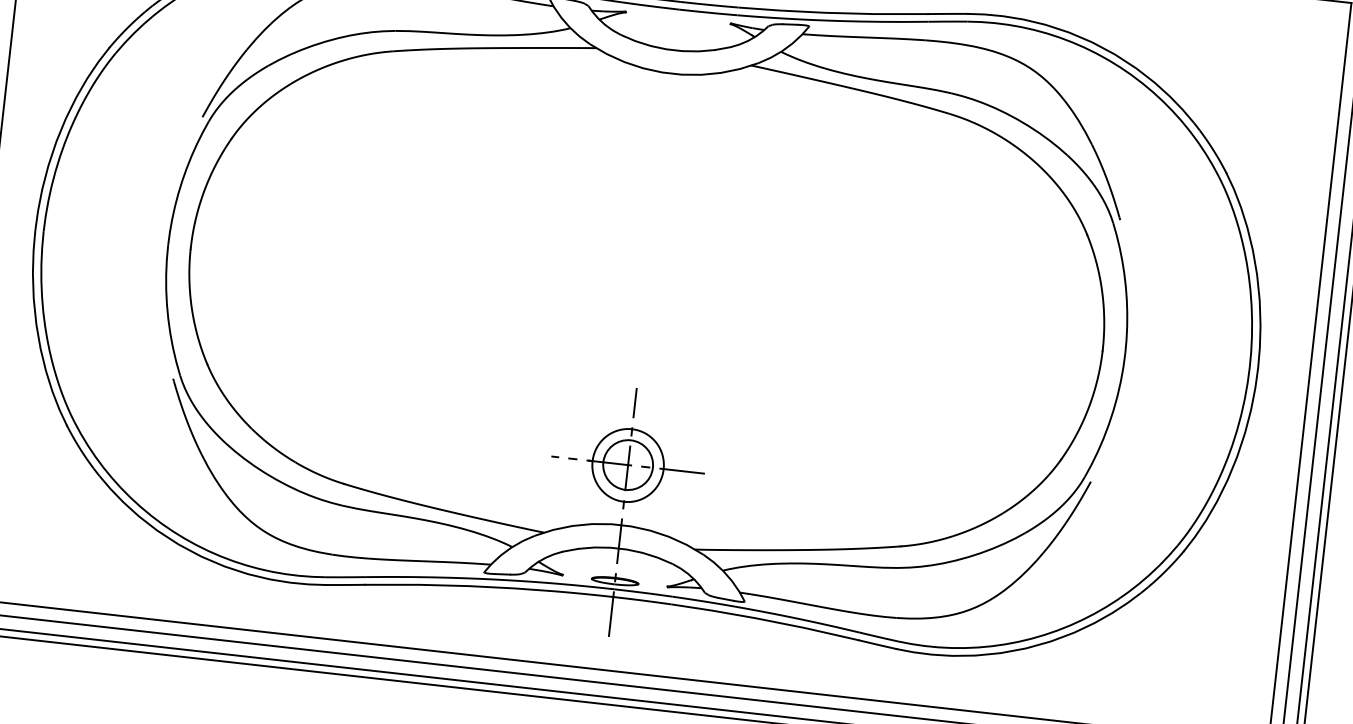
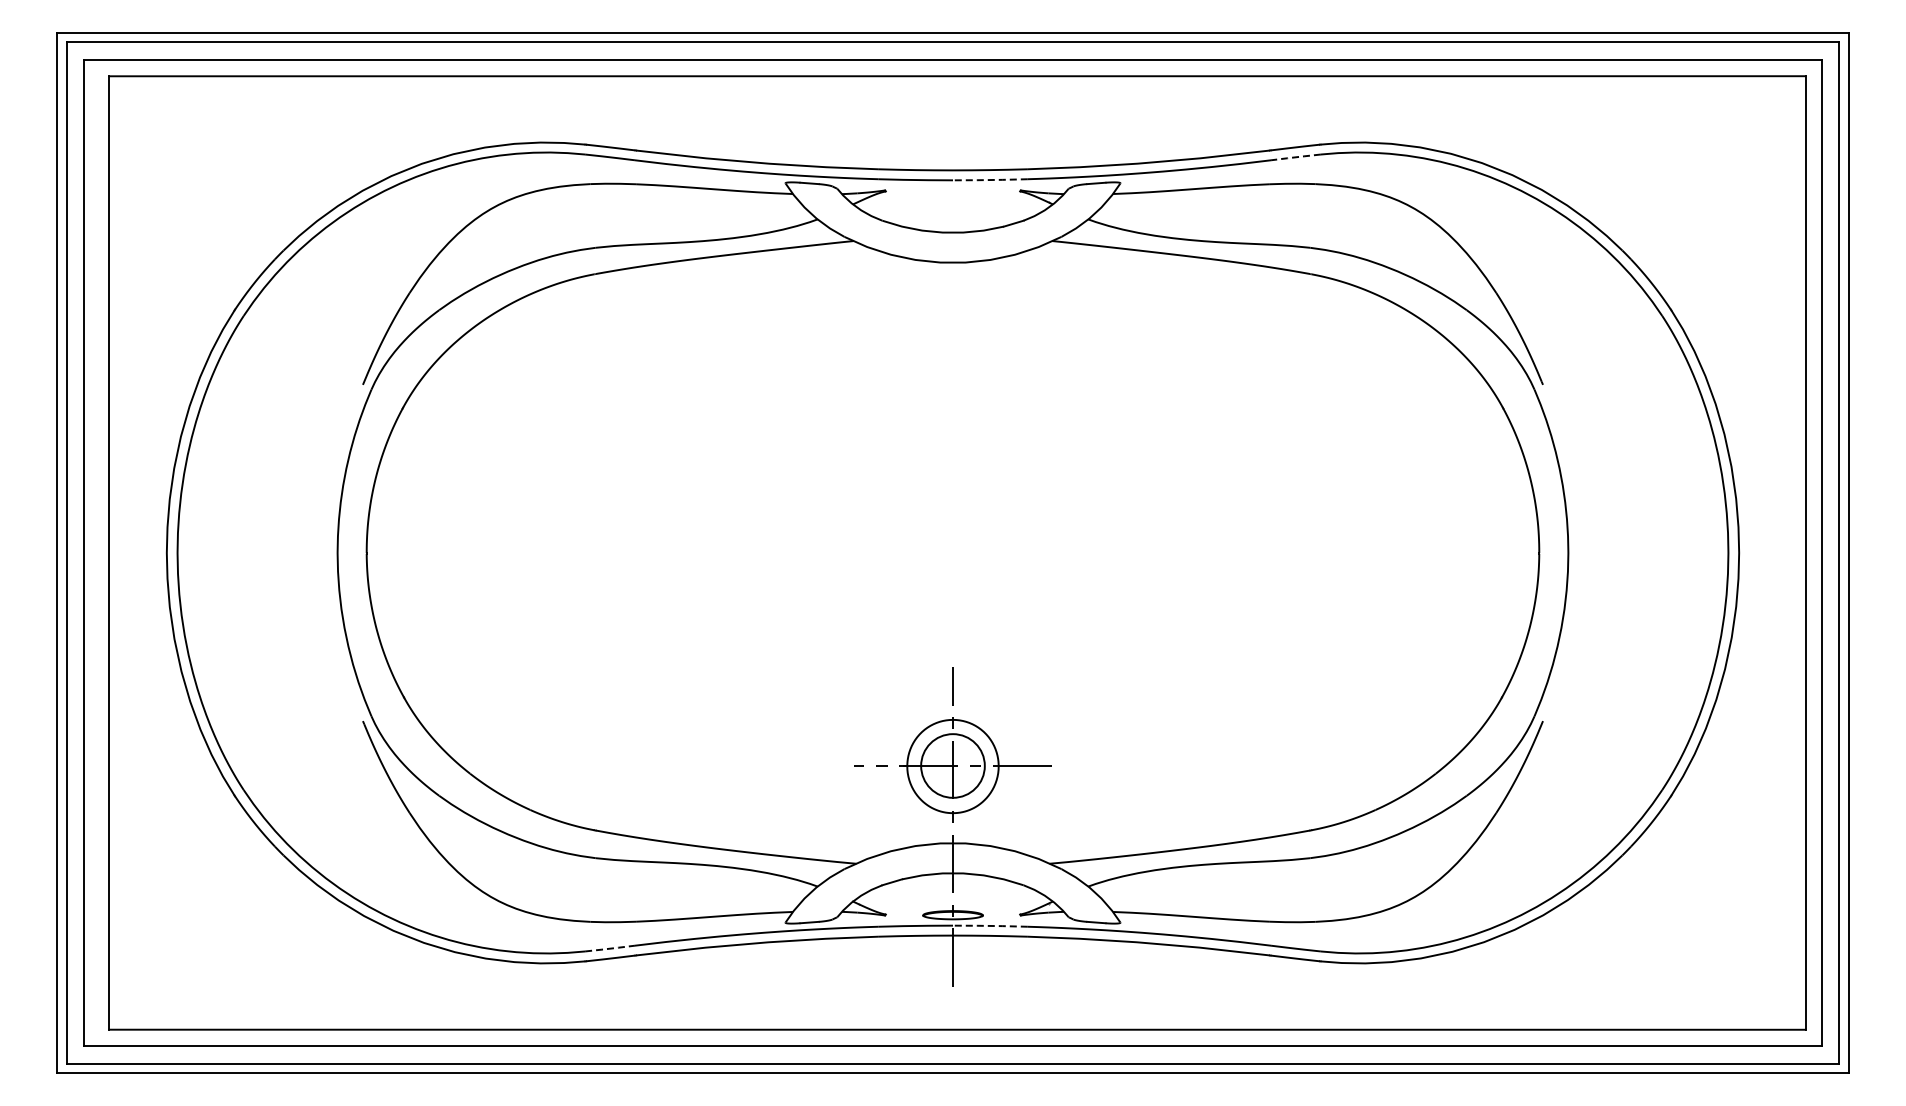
line: (707, 12) -> (989, 180), solid -> dashed
line: (947, 21) -> (1295, 157), solid -> dashed
line: (345, 577) -> (610, 948), solid -> dashed
line: (642, 592) -> (989, 925), solid -> dashed

